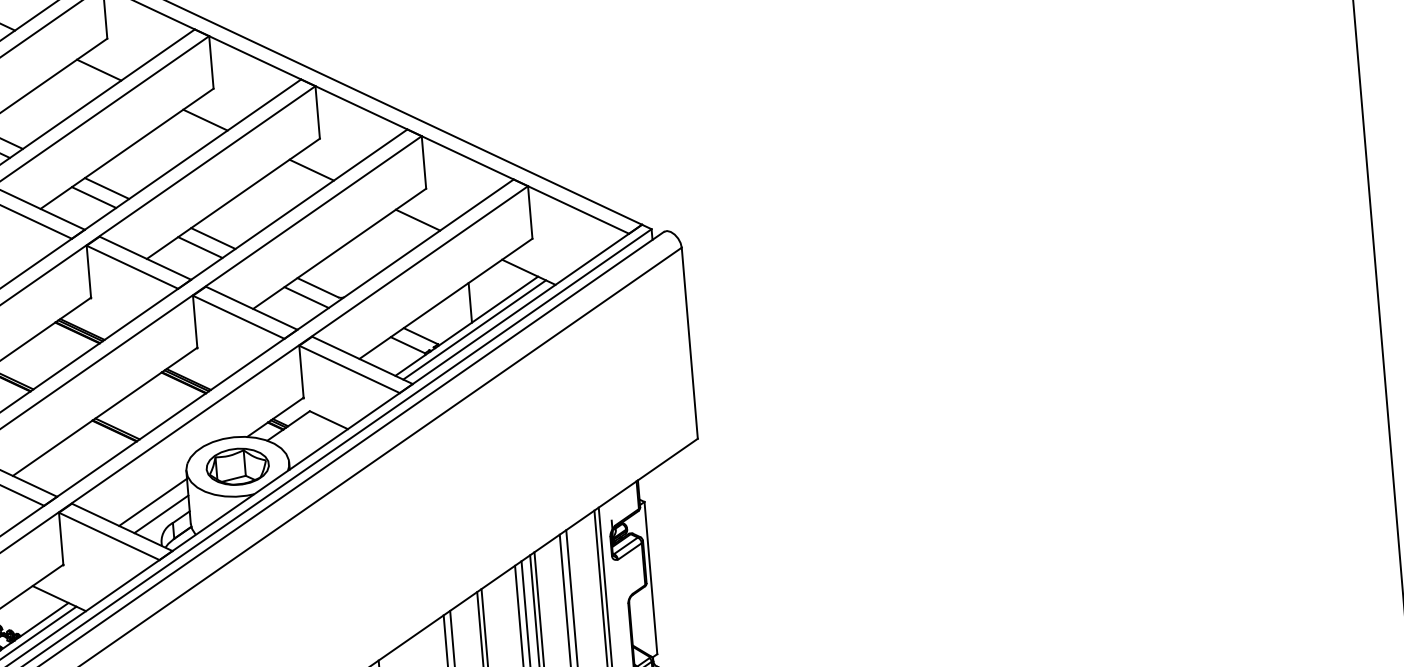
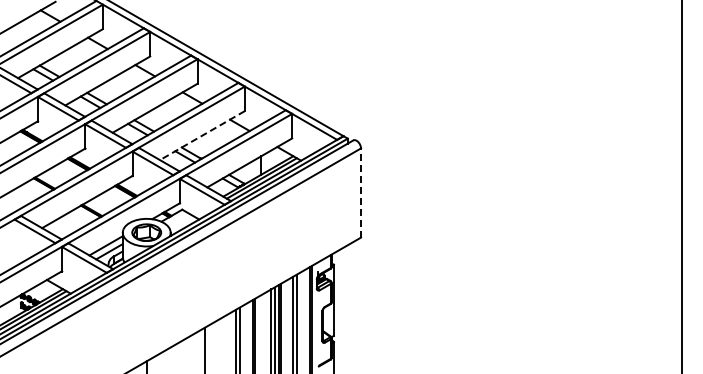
line: (339, 248) -> (202, 135), solid -> dashed
line: (690, 344) -> (361, 193), solid -> dashed

